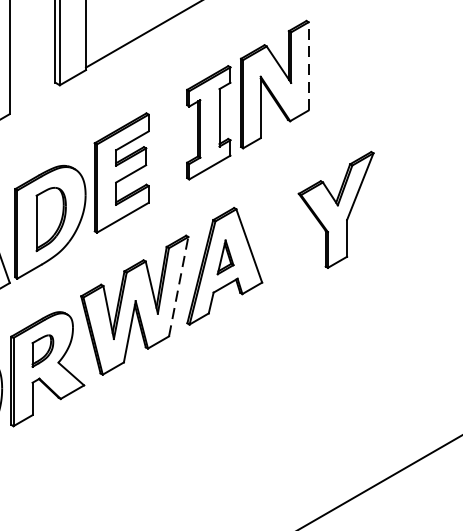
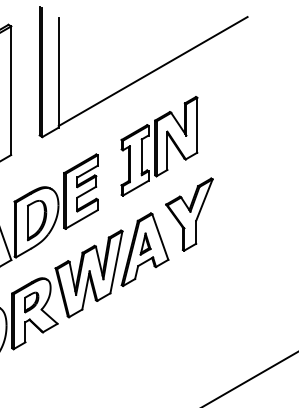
line: (309, 65) -> (197, 124), dashed -> solid
part: (336, 209) -> (189, 214), moved
line: (178, 286) -> (116, 262), dashed -> solid

